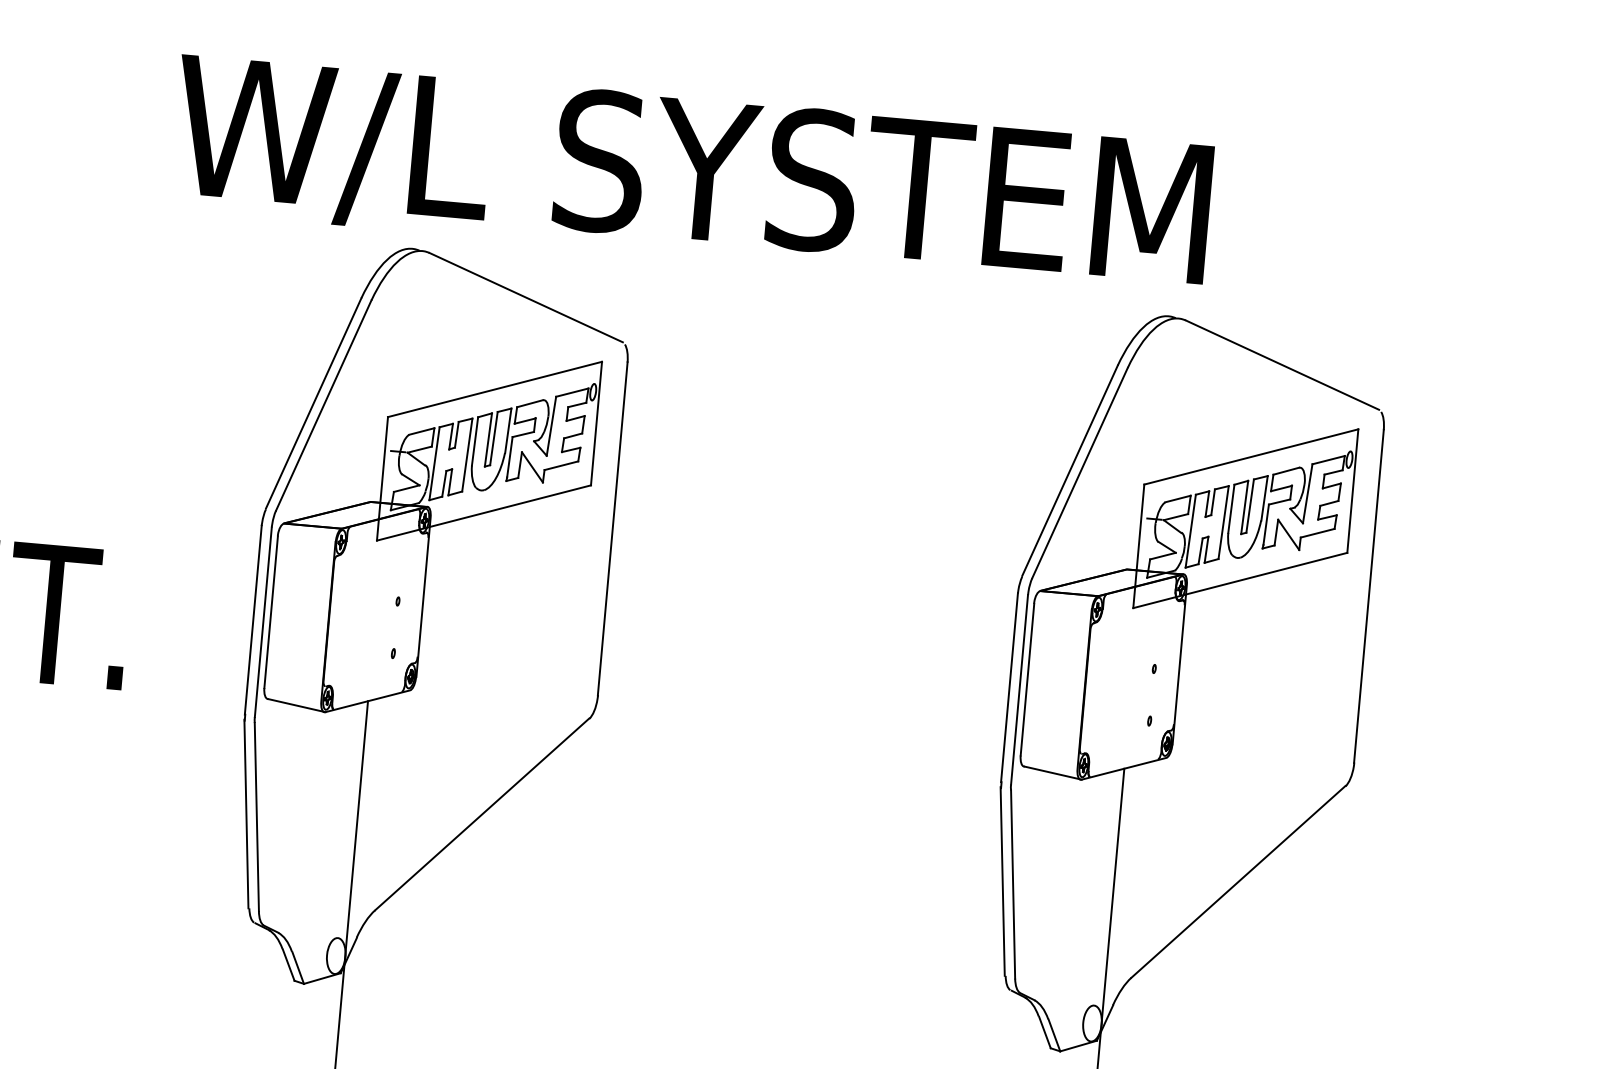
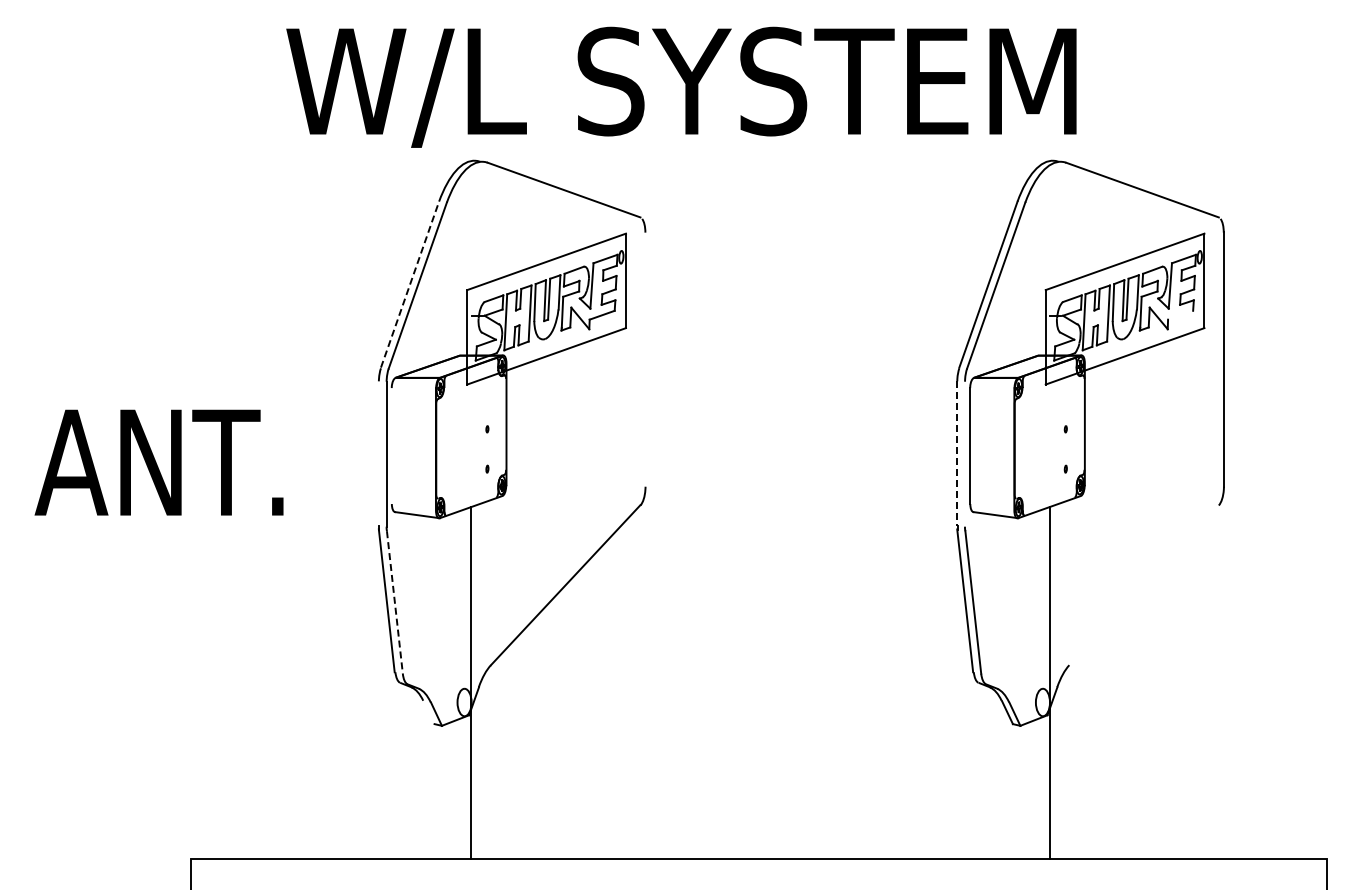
line: (314, 403) -> (410, 284), solid -> dashed
line: (612, 528) -> (645, 359), removed
line: (1317, 532) -> (1180, 314), removed
line: (270, 612) -> (391, 446), removed
line: (252, 620) -> (378, 453), removed
line: (1009, 687) -> (957, 453), solid -> dashed
line: (1018, 688) -> (964, 453), removed
line: (256, 817) -> (394, 602), solid -> dashed
line: (1237, 882) -> (1143, 585), removed
line: (287, 964) -> (428, 712), removed

